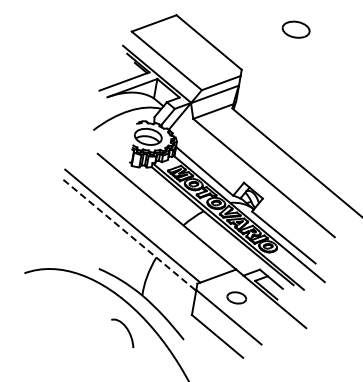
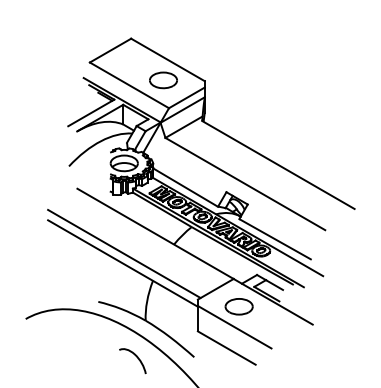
part: (296, 29) -> (163, 80), moved
line: (130, 235) -> (123, 263), dashed -> solid
part: (236, 297) -> (238, 306), size x1.43

